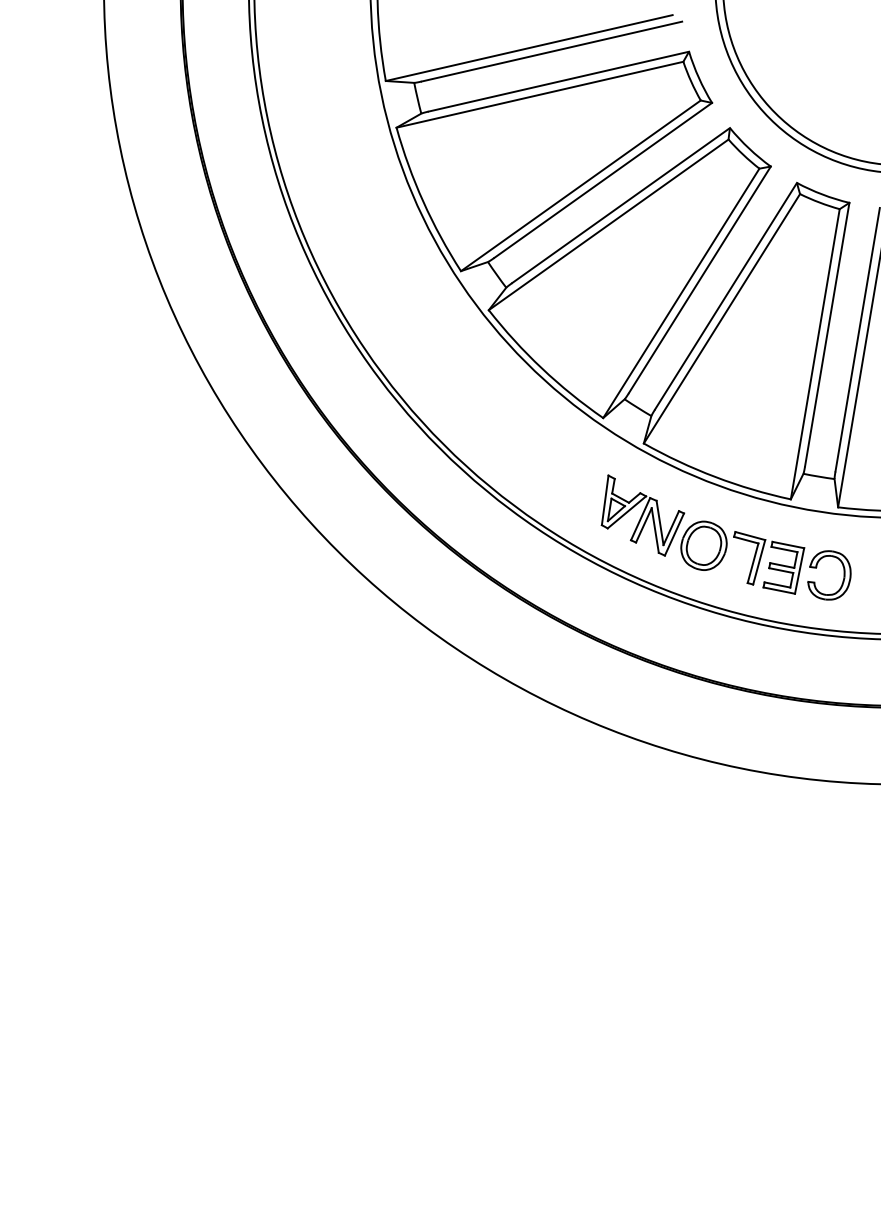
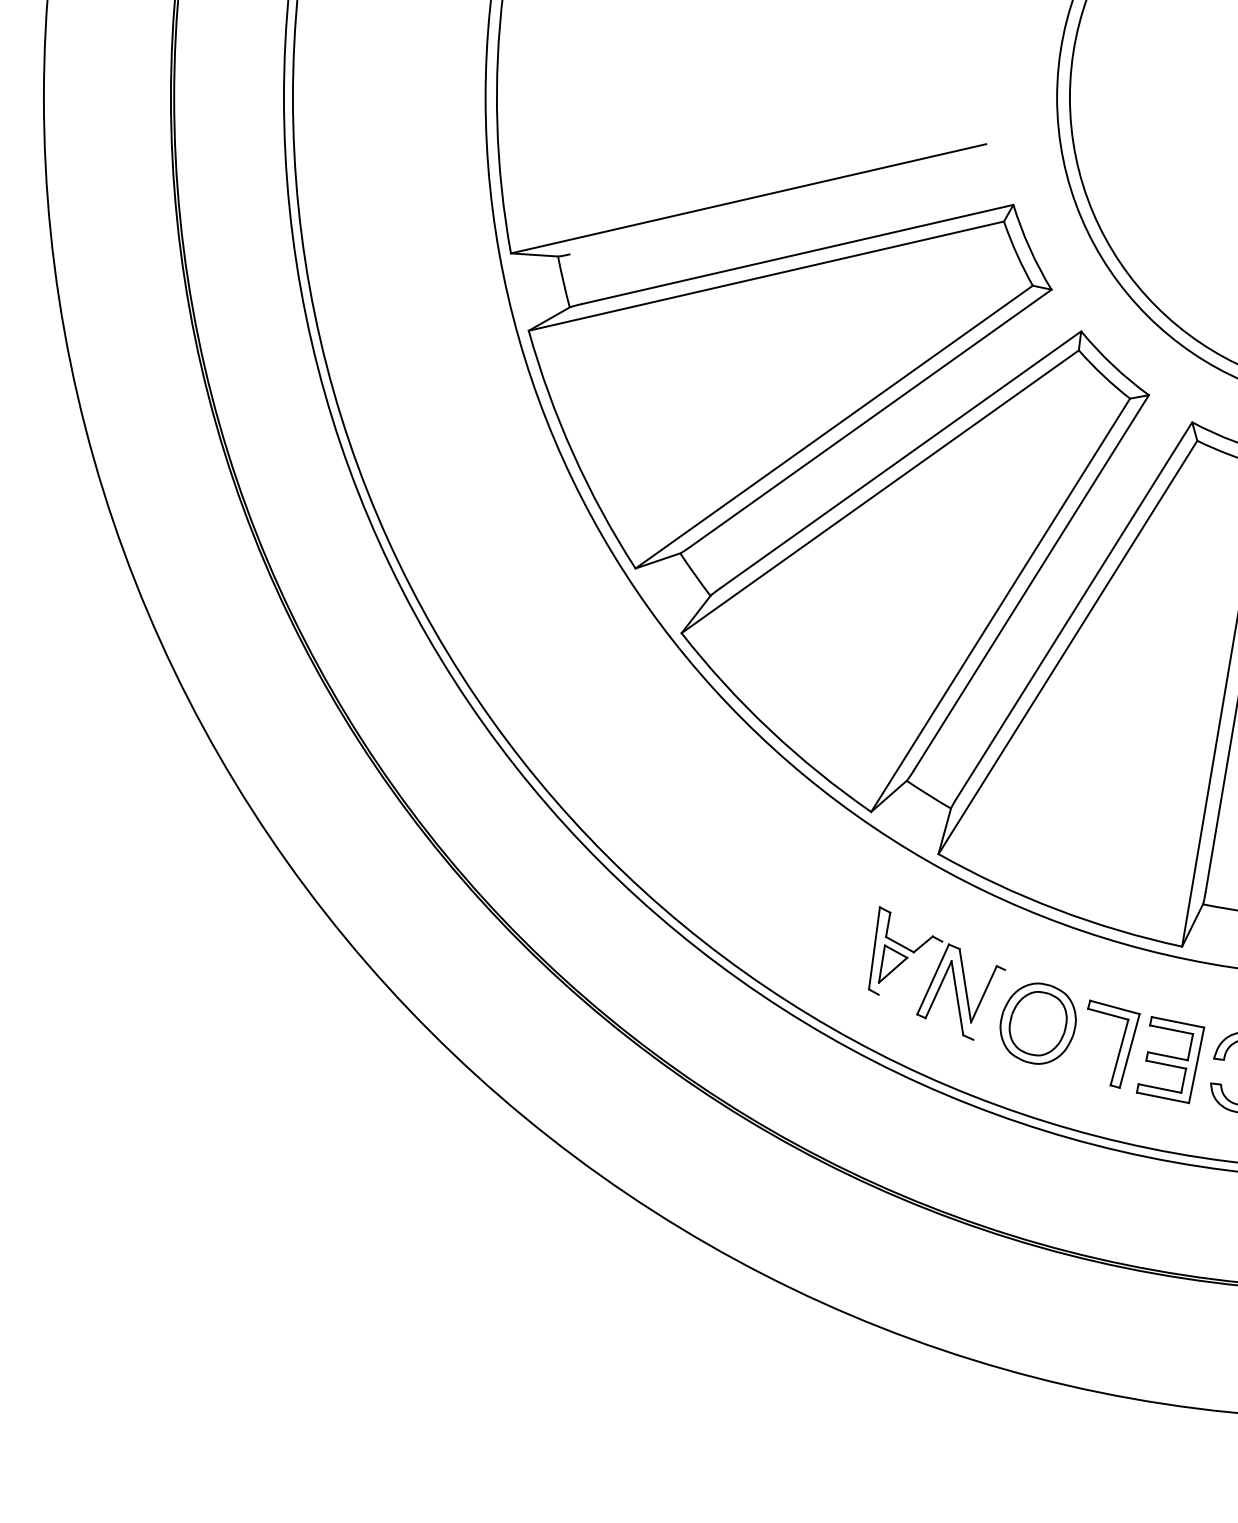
line: (551, 51) -> (785, 204), removed
line: (626, 512) -> (909, 968), removed
line: (674, 534) -> (989, 1004), removed

